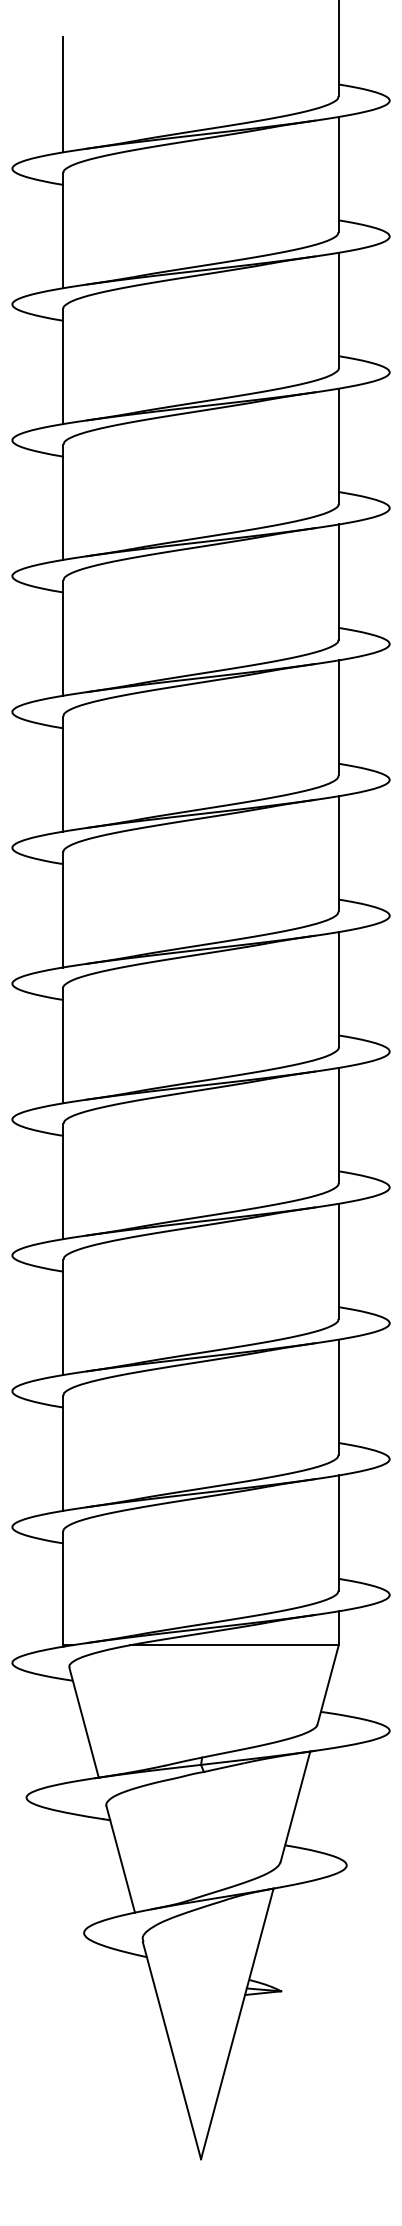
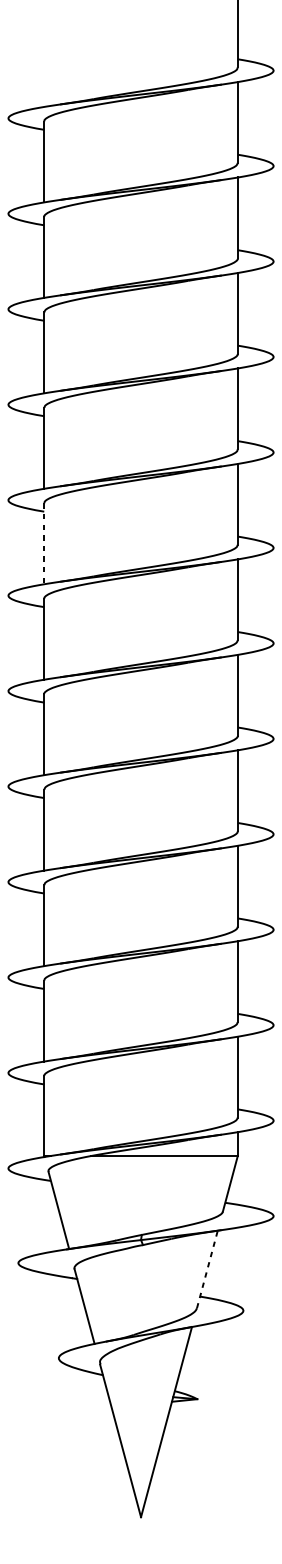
line: (63, 94) -> (44, 66), removed
line: (63, 774) -> (44, 544), solid -> dashed
line: (295, 1806) -> (207, 1269), solid -> dashed

